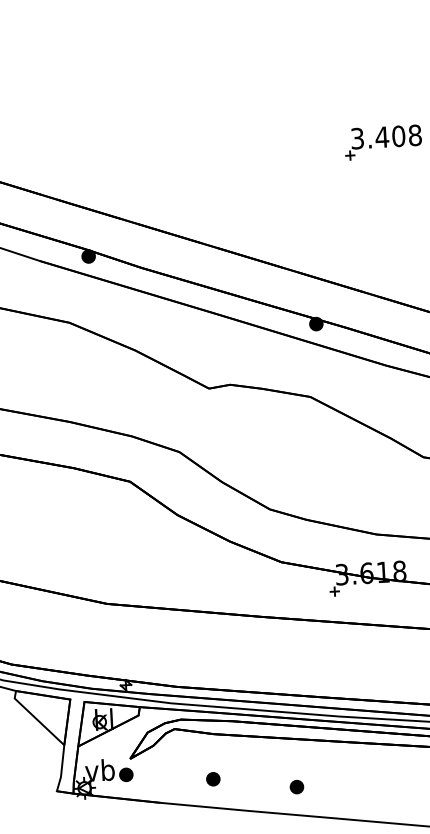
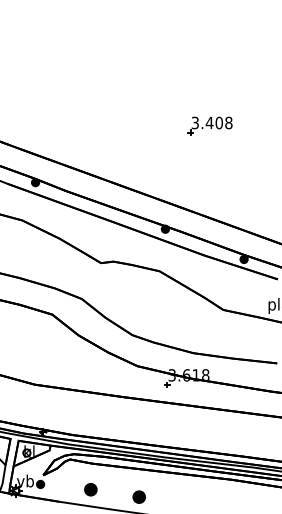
part: (212, 778) -> (90, 489), size x1.6
part: (295, 786) -> (138, 496), size x1.6

